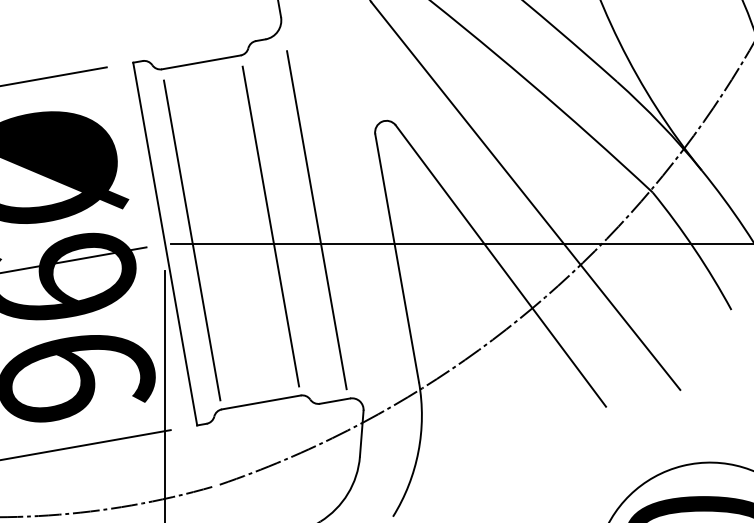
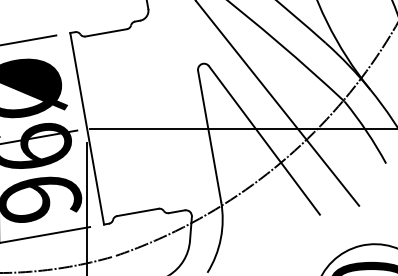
line: (315, 218) -> (166, 115), removed
line: (270, 226) -> (142, 119), removed
line: (192, 239) -> (101, 126), removed

